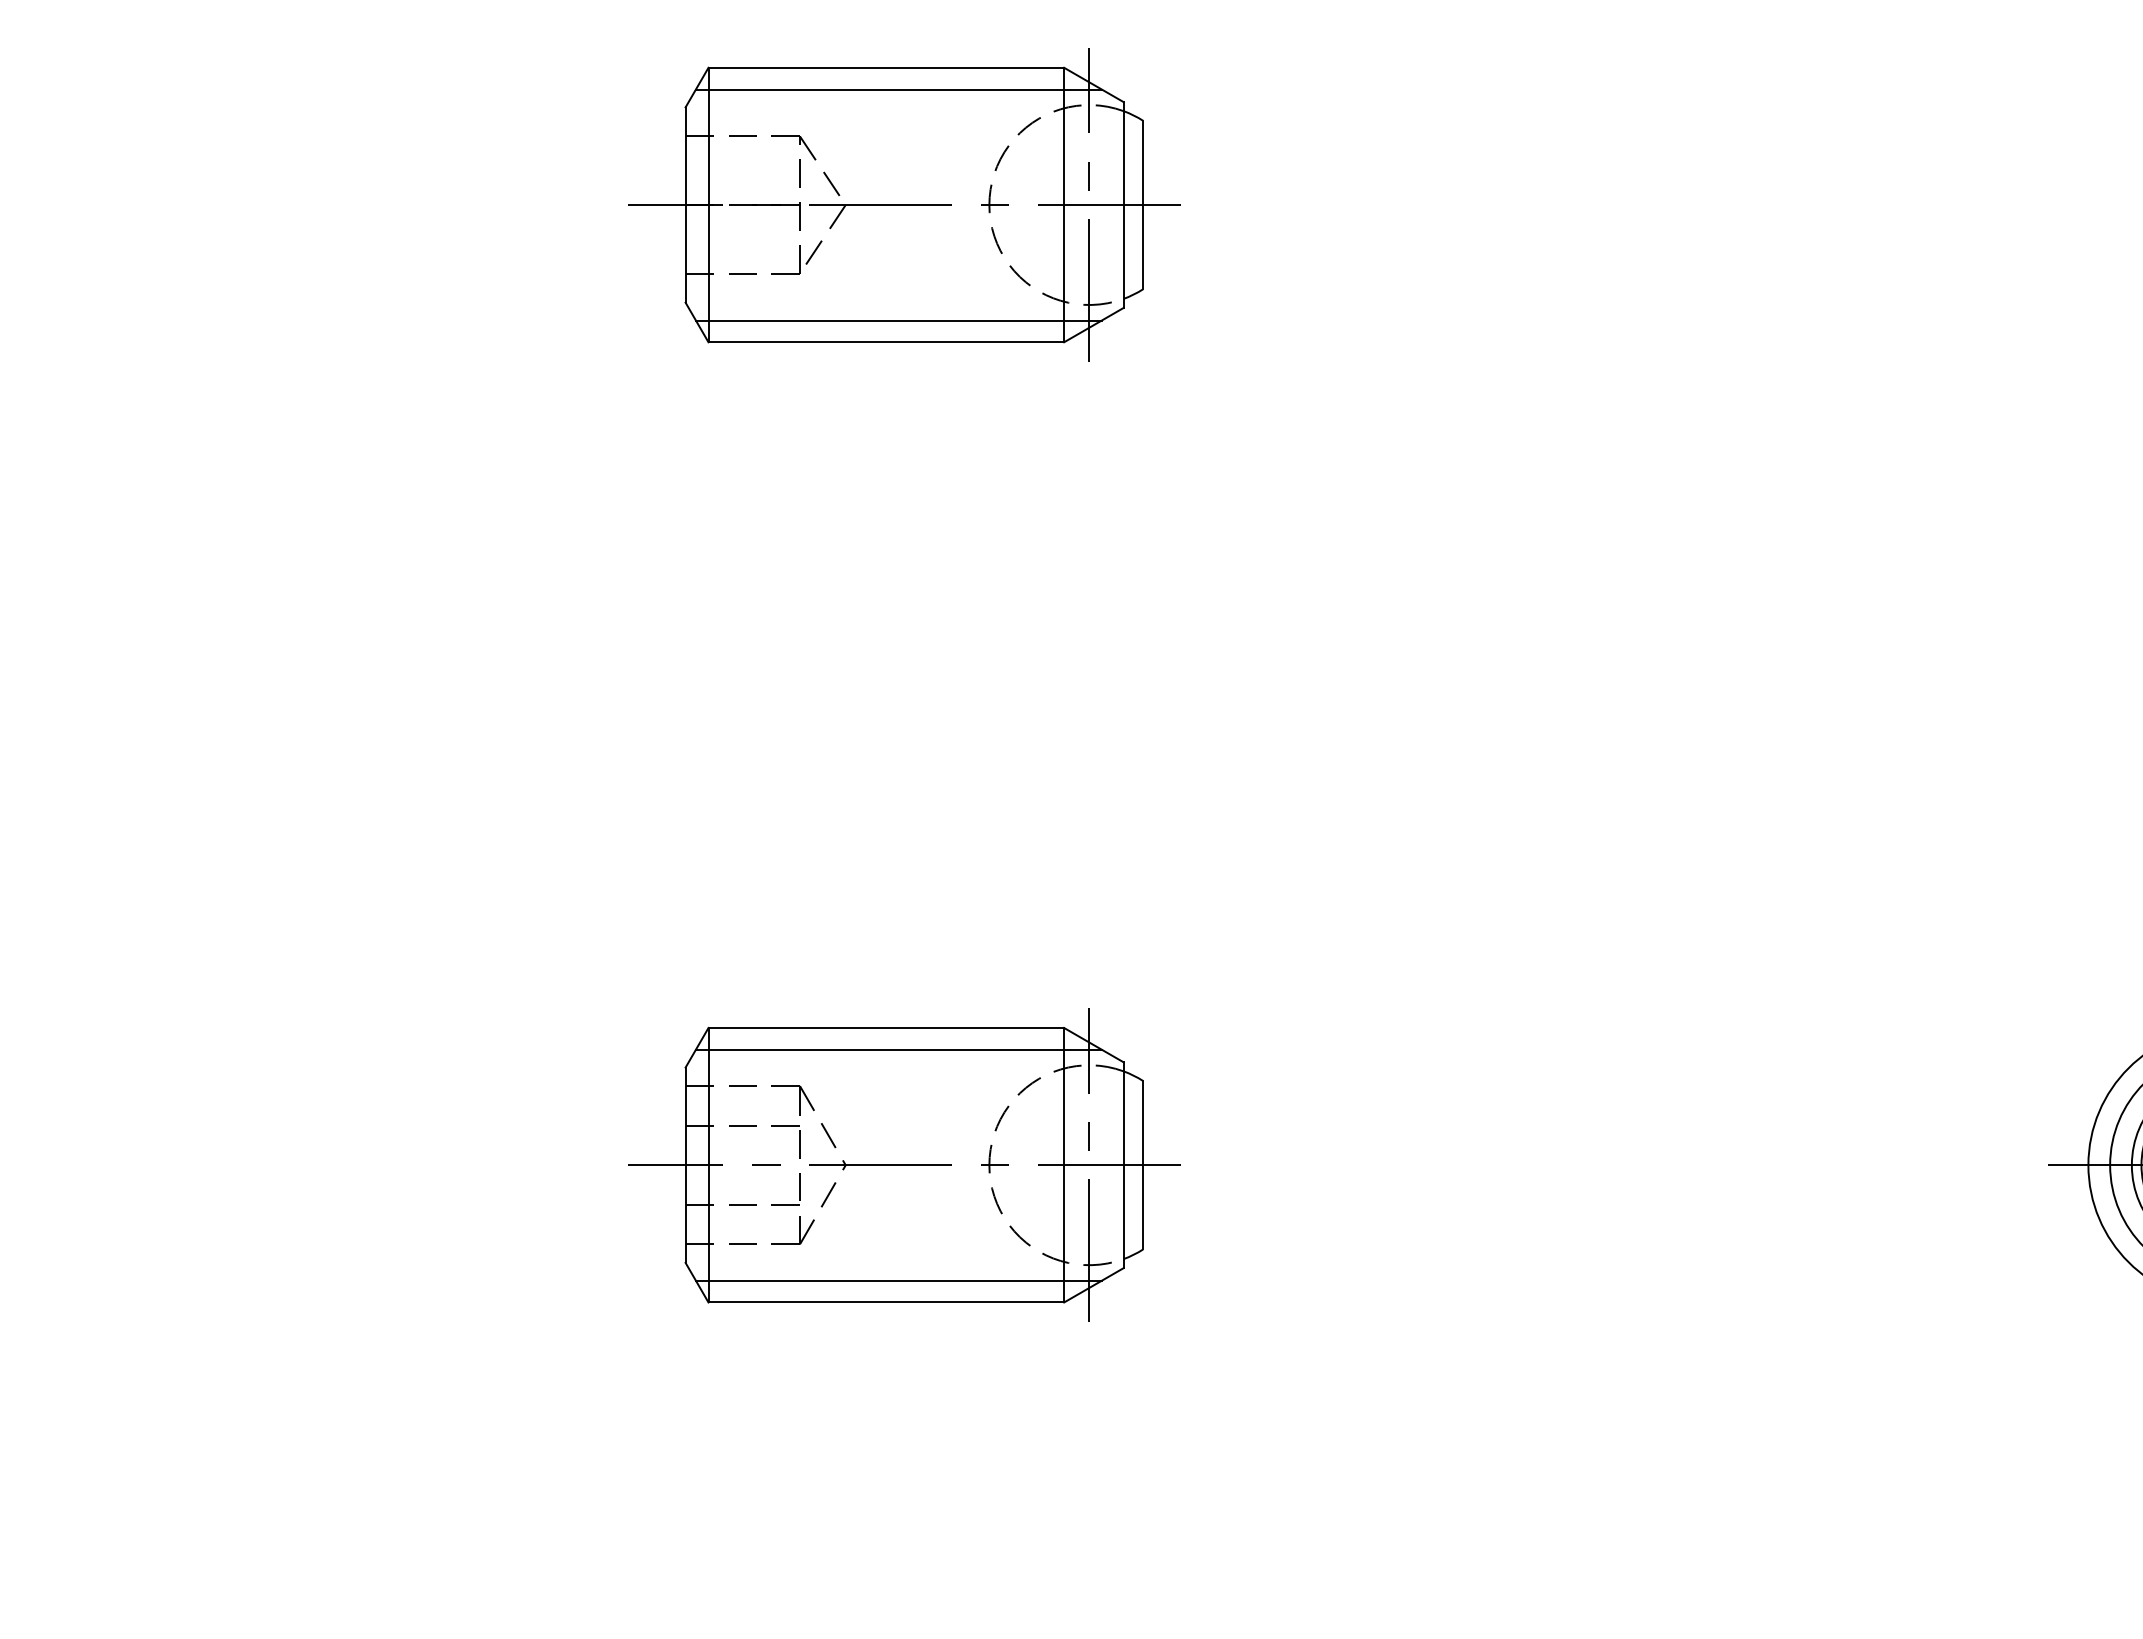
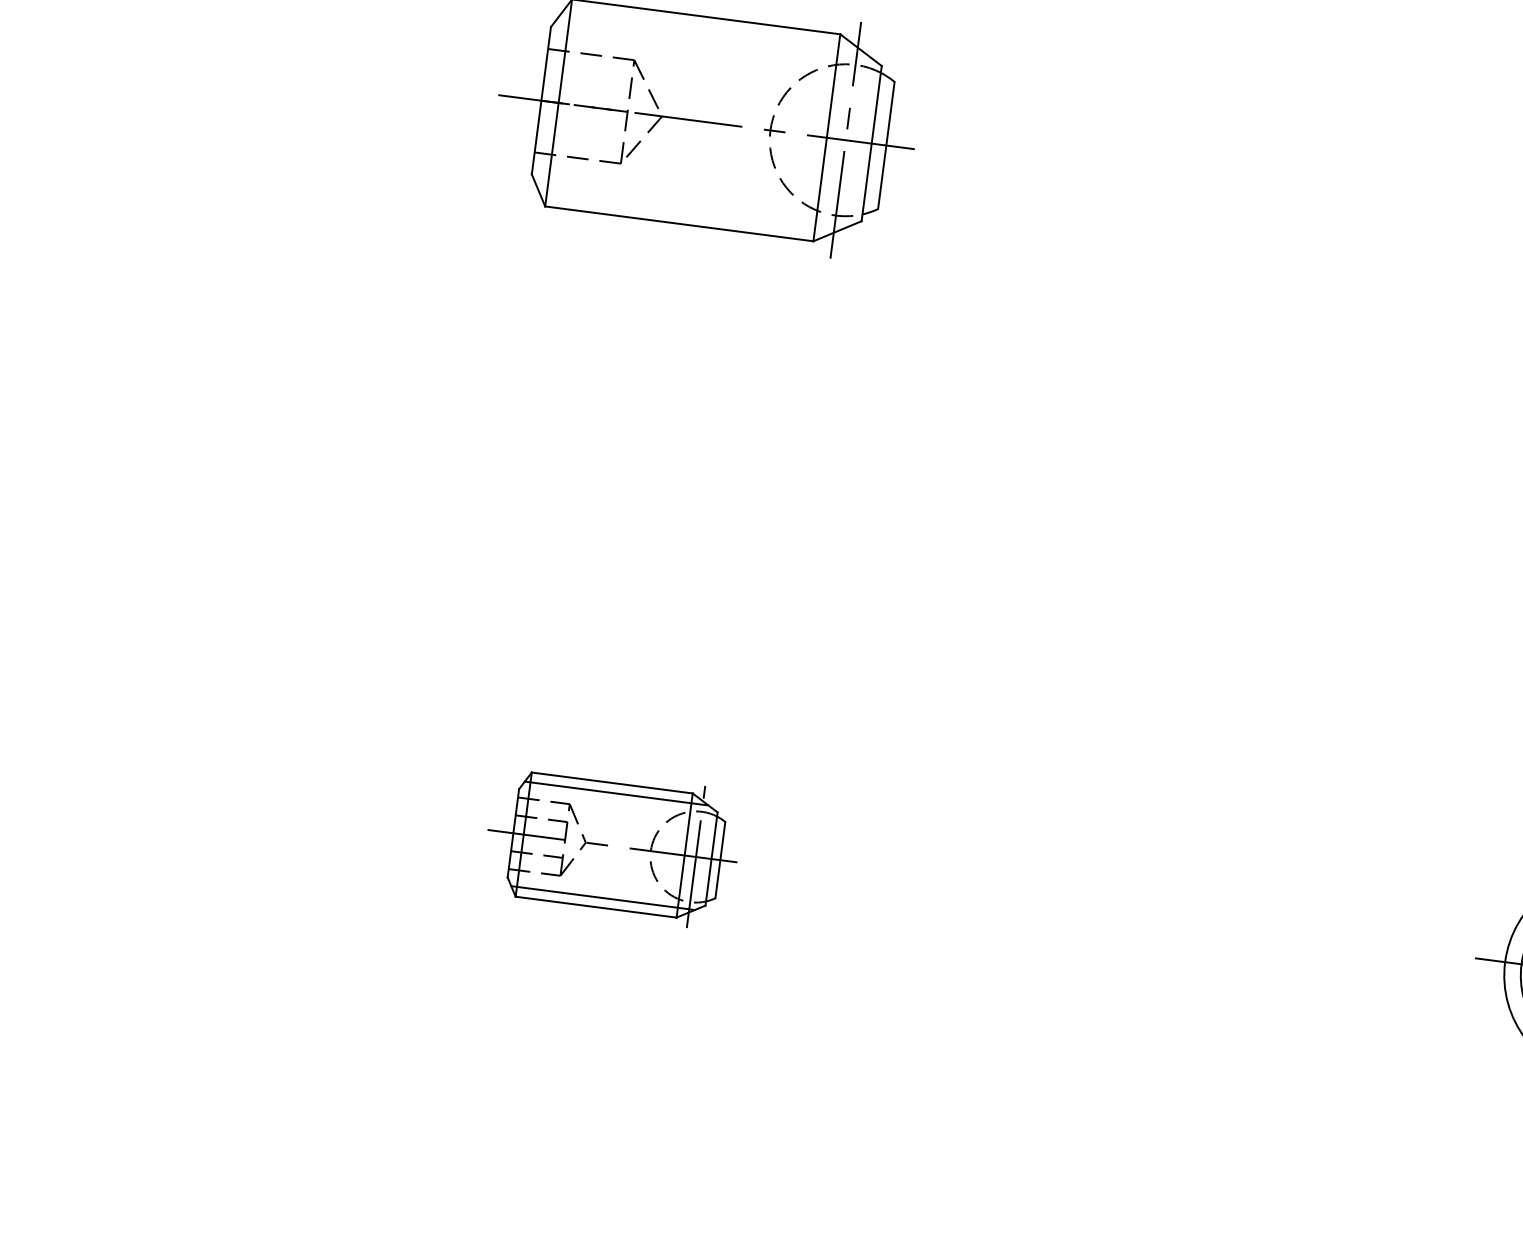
line: (898, 89) -> (713, 34), removed
line: (898, 320) -> (690, 208), removed
part: (904, 1164) -> (612, 845), size x0.6

